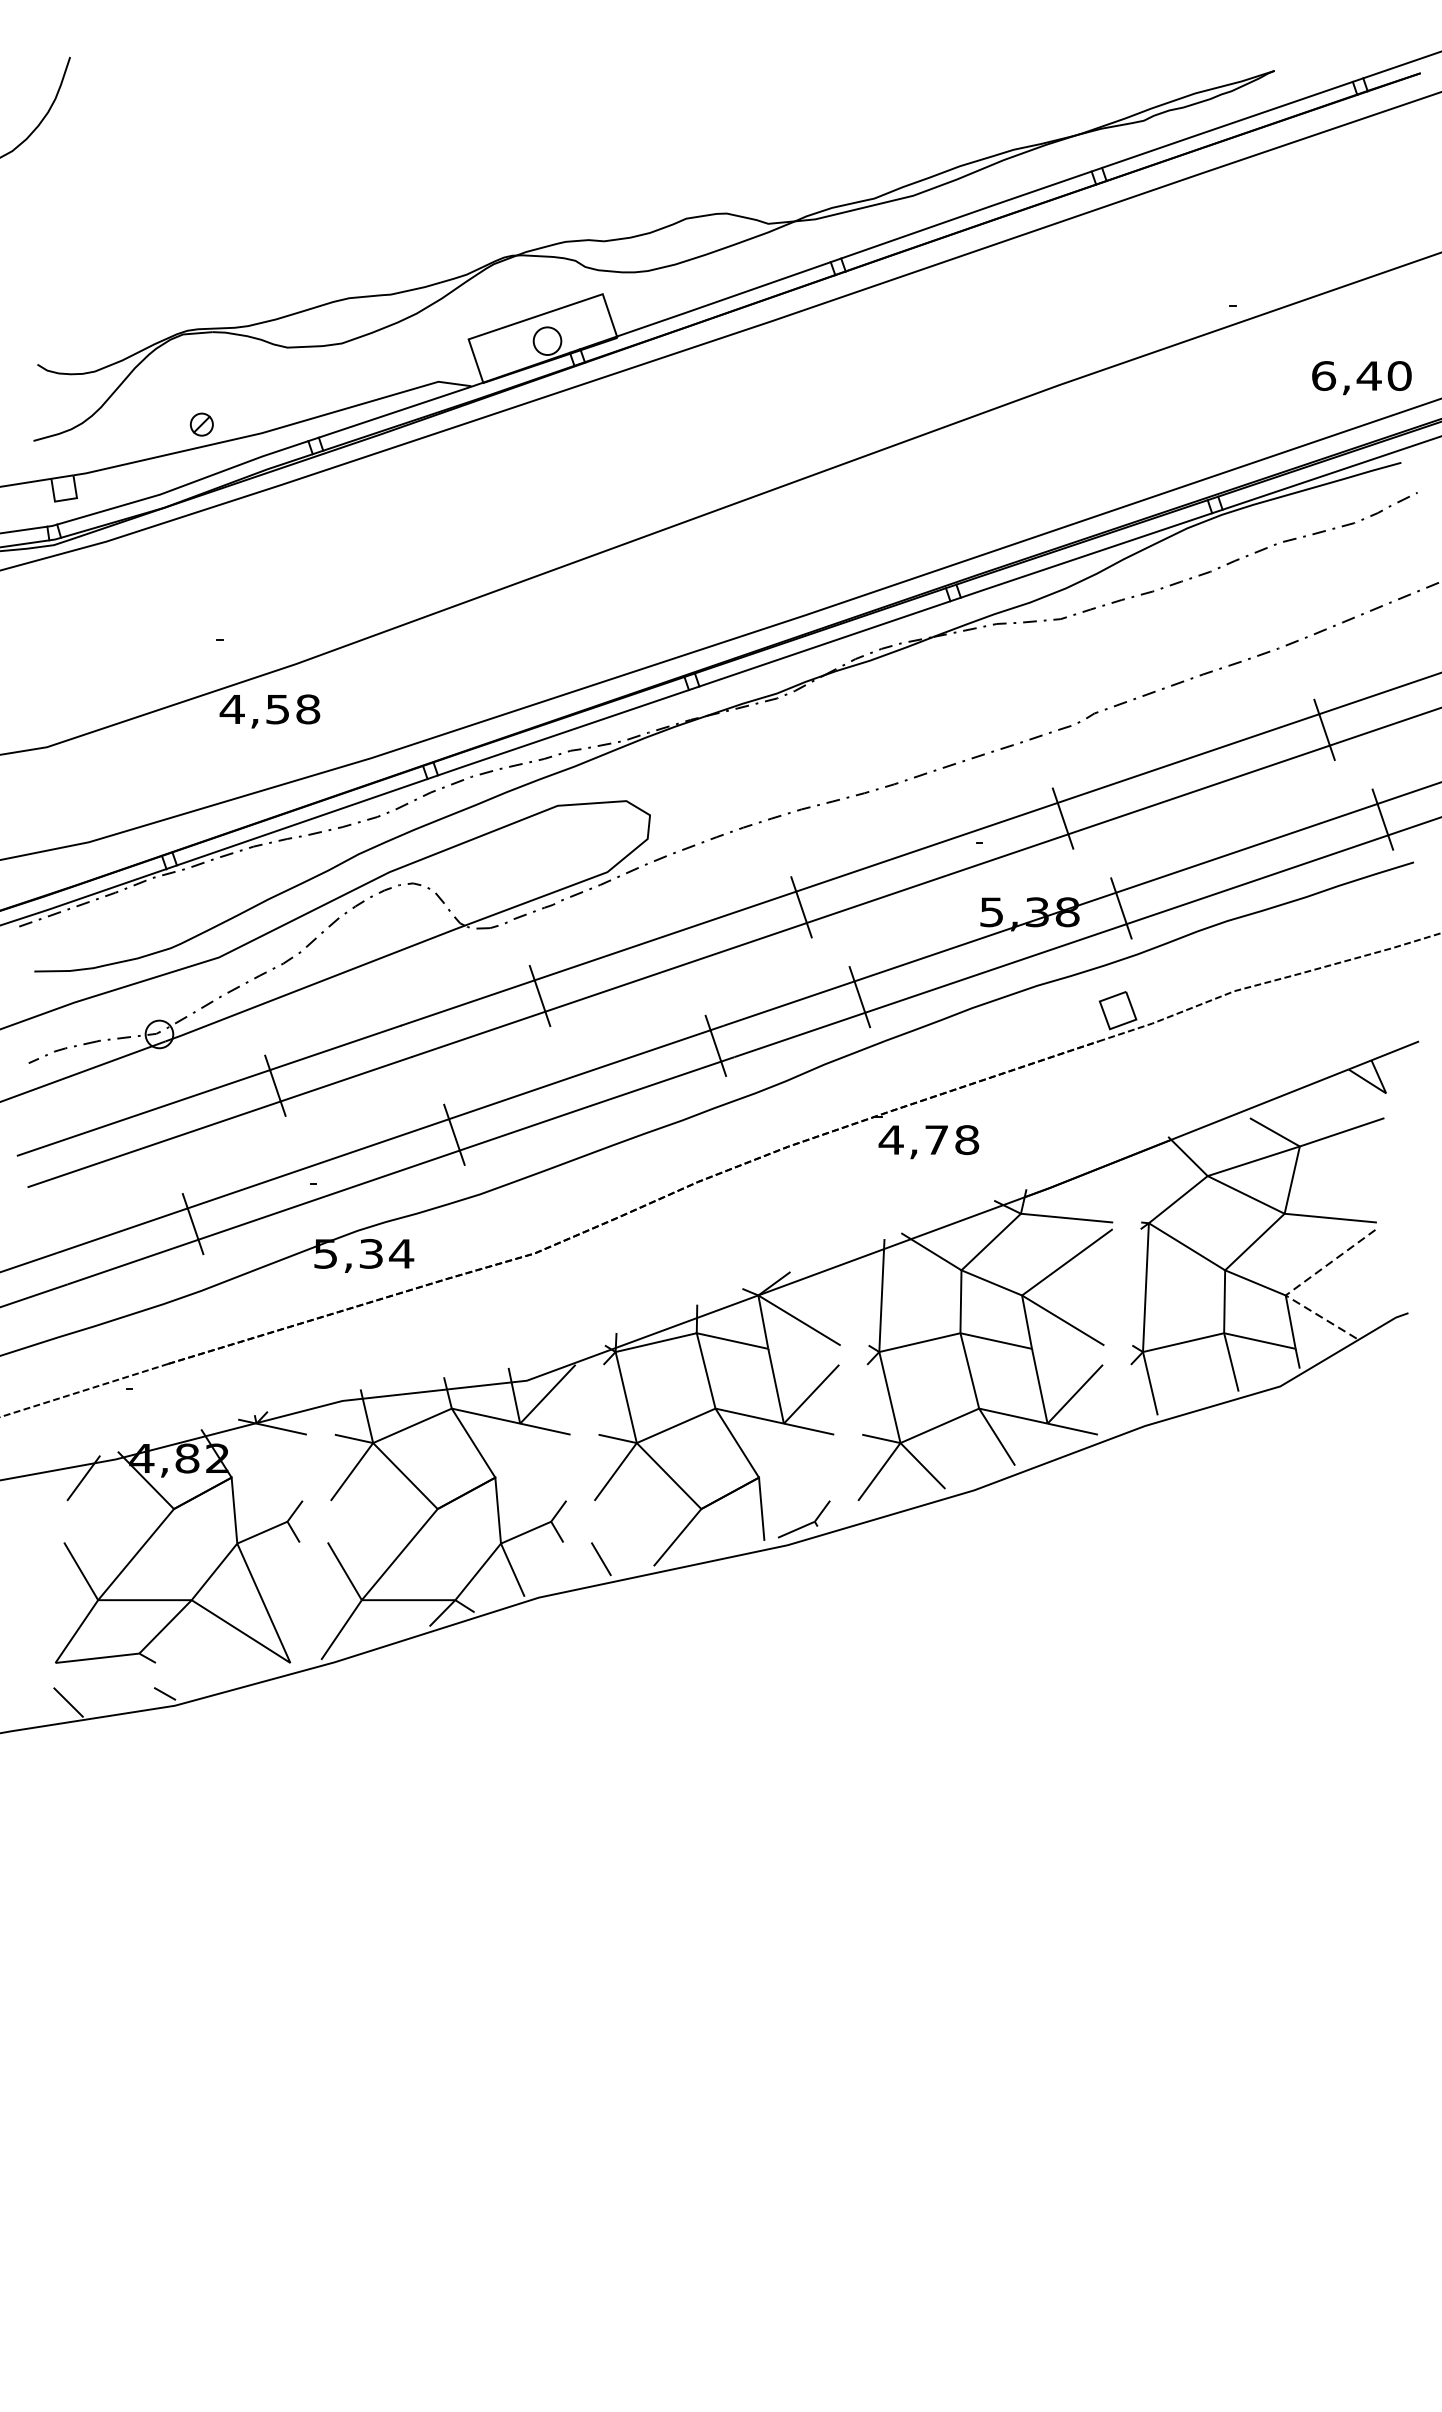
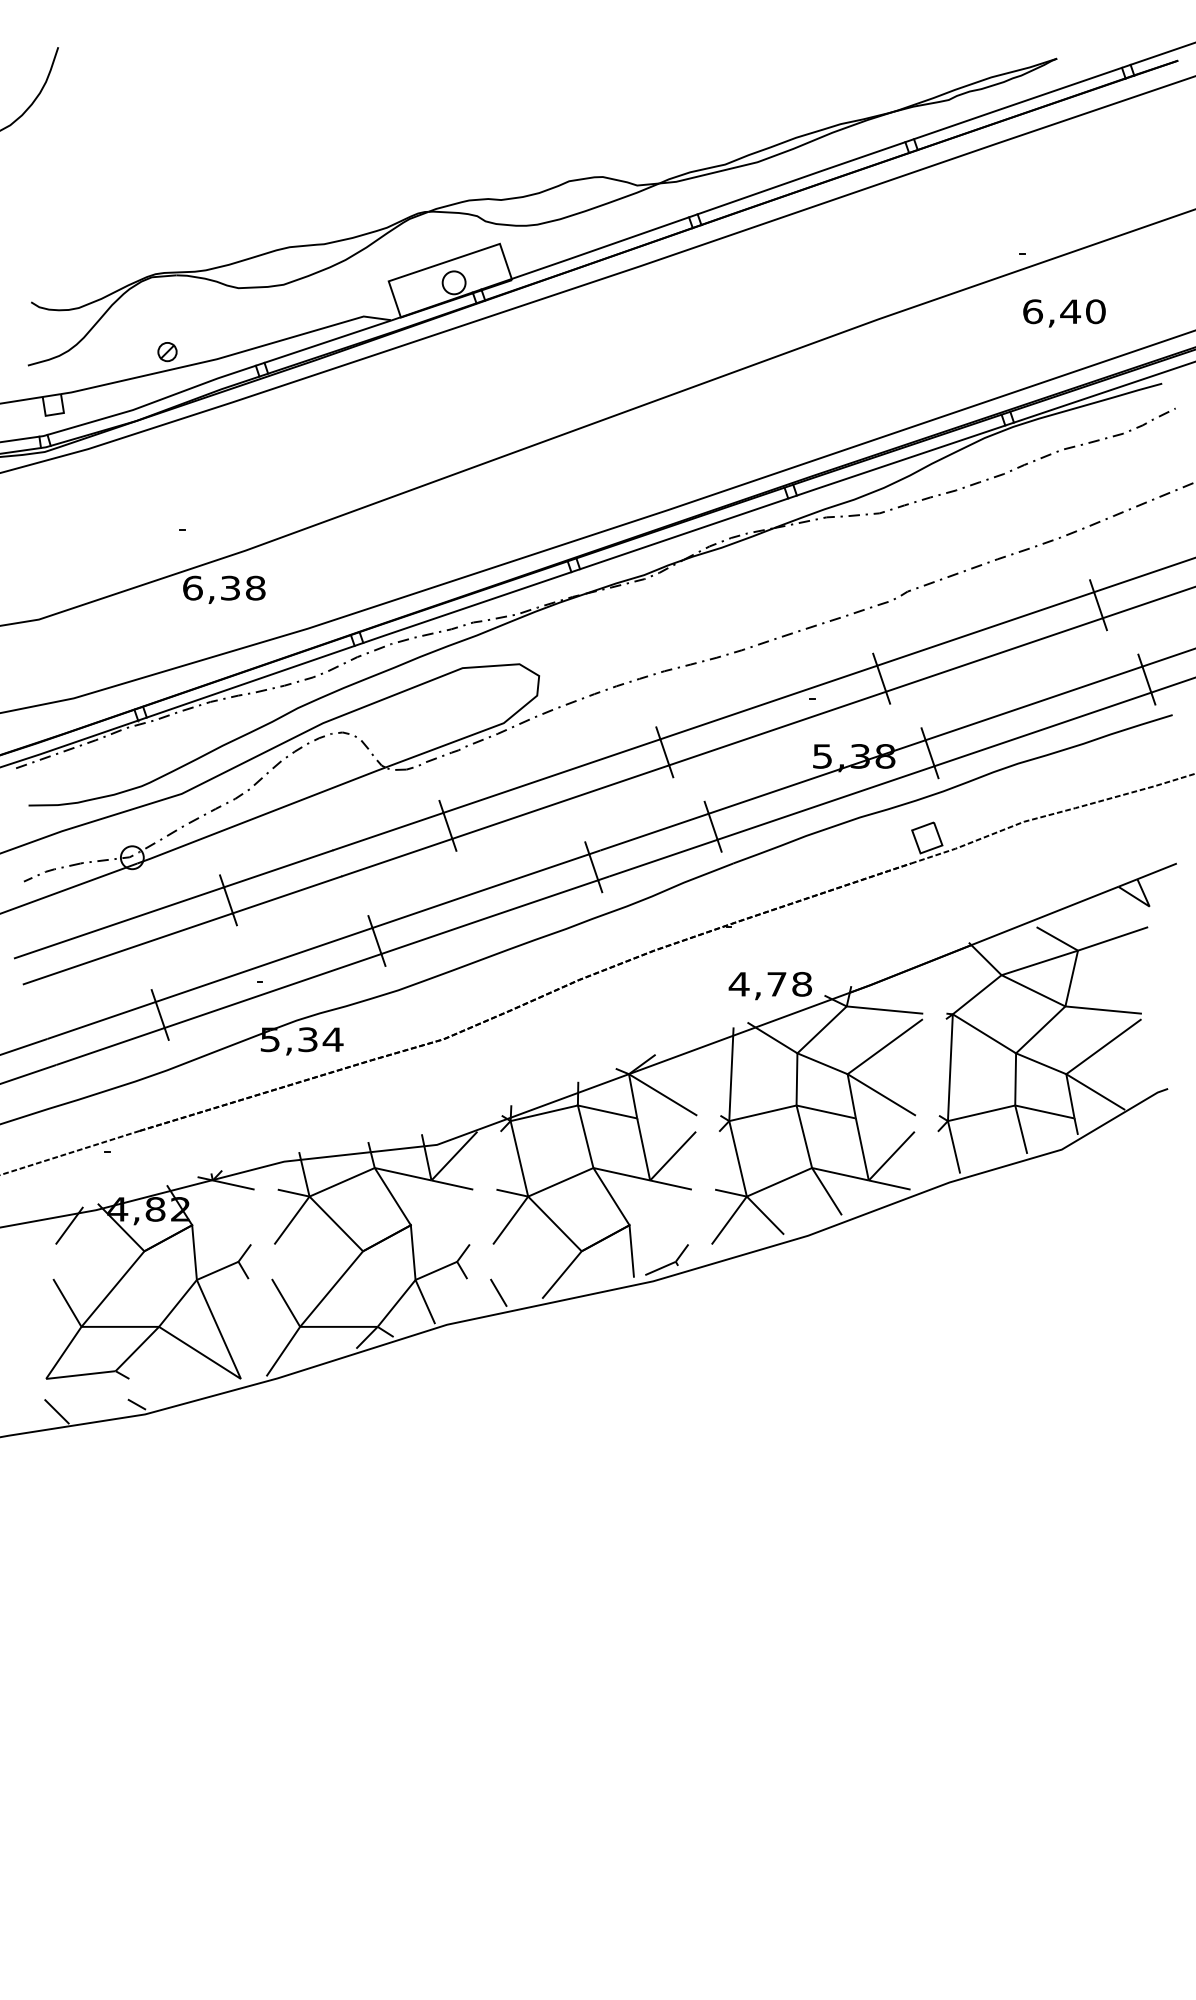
text: (1361, 378) -> (1064, 313), moved
text: (253, 708) -> (210, 587), 4,58 -> 6,38
text: (927, 1142) -> (769, 986), moved
line: (1296, 1287) -> (1075, 1067), dashed -> solid

